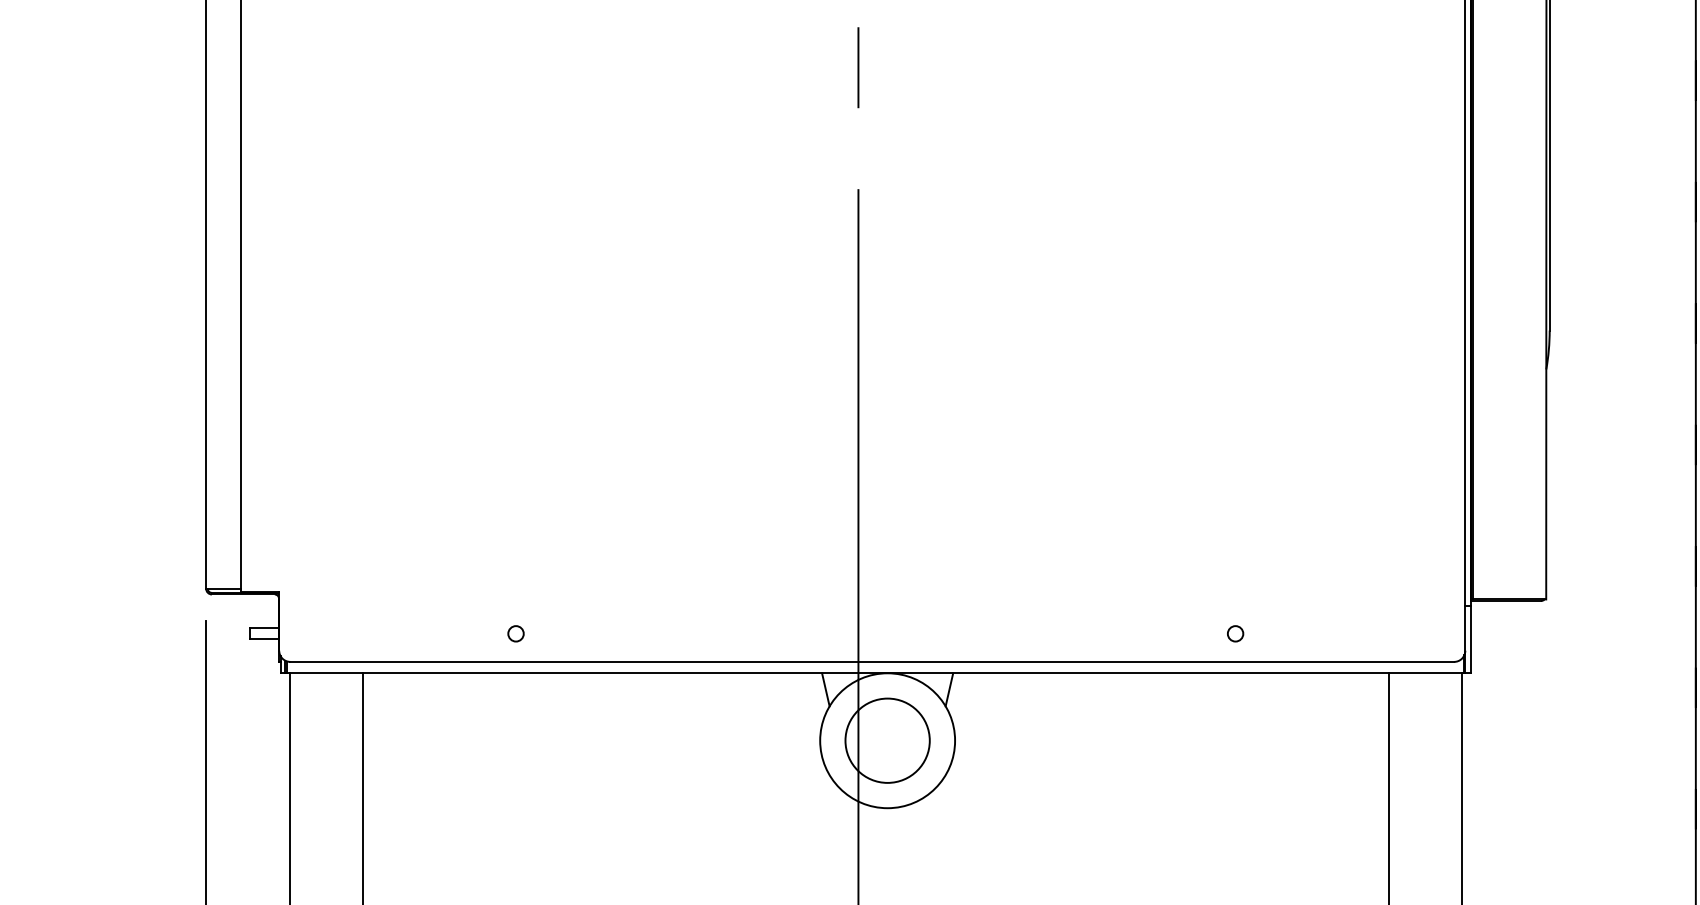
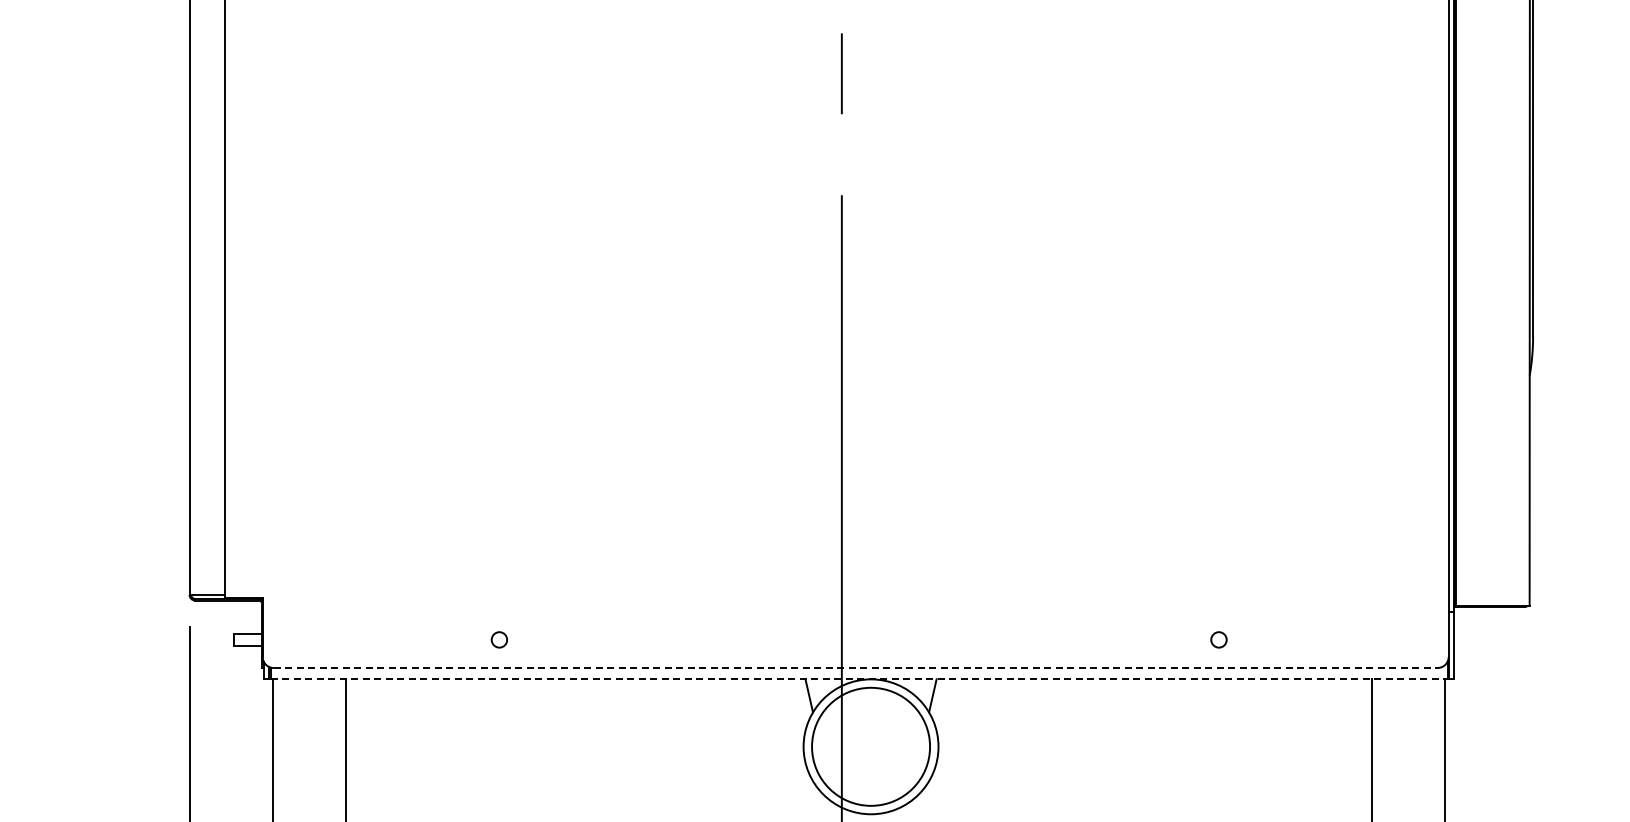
line: (872, 661) -> (855, 667), solid -> dashed
line: (876, 673) -> (859, 679), solid -> dashed
circle: (887, 740) -> (870, 746), size x1.4

